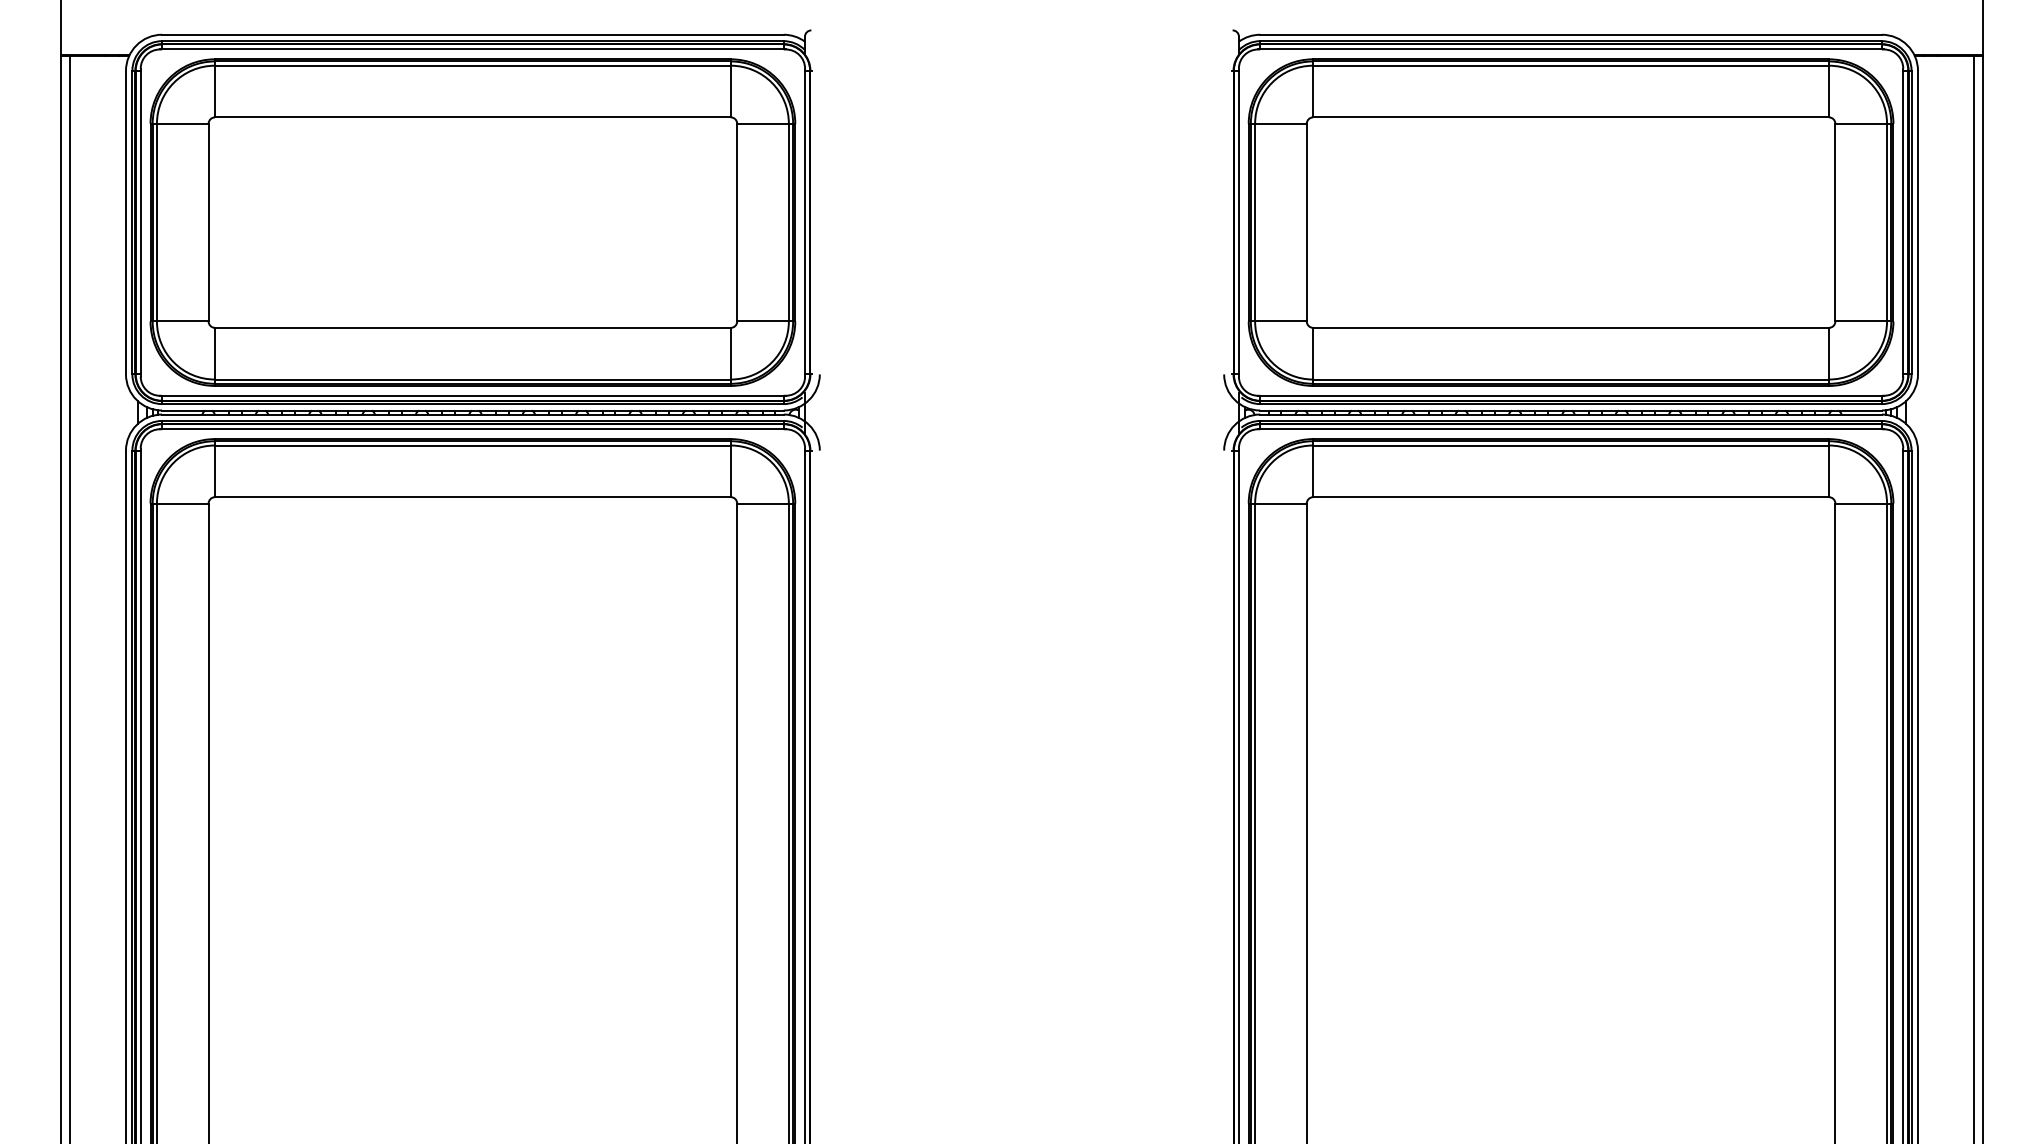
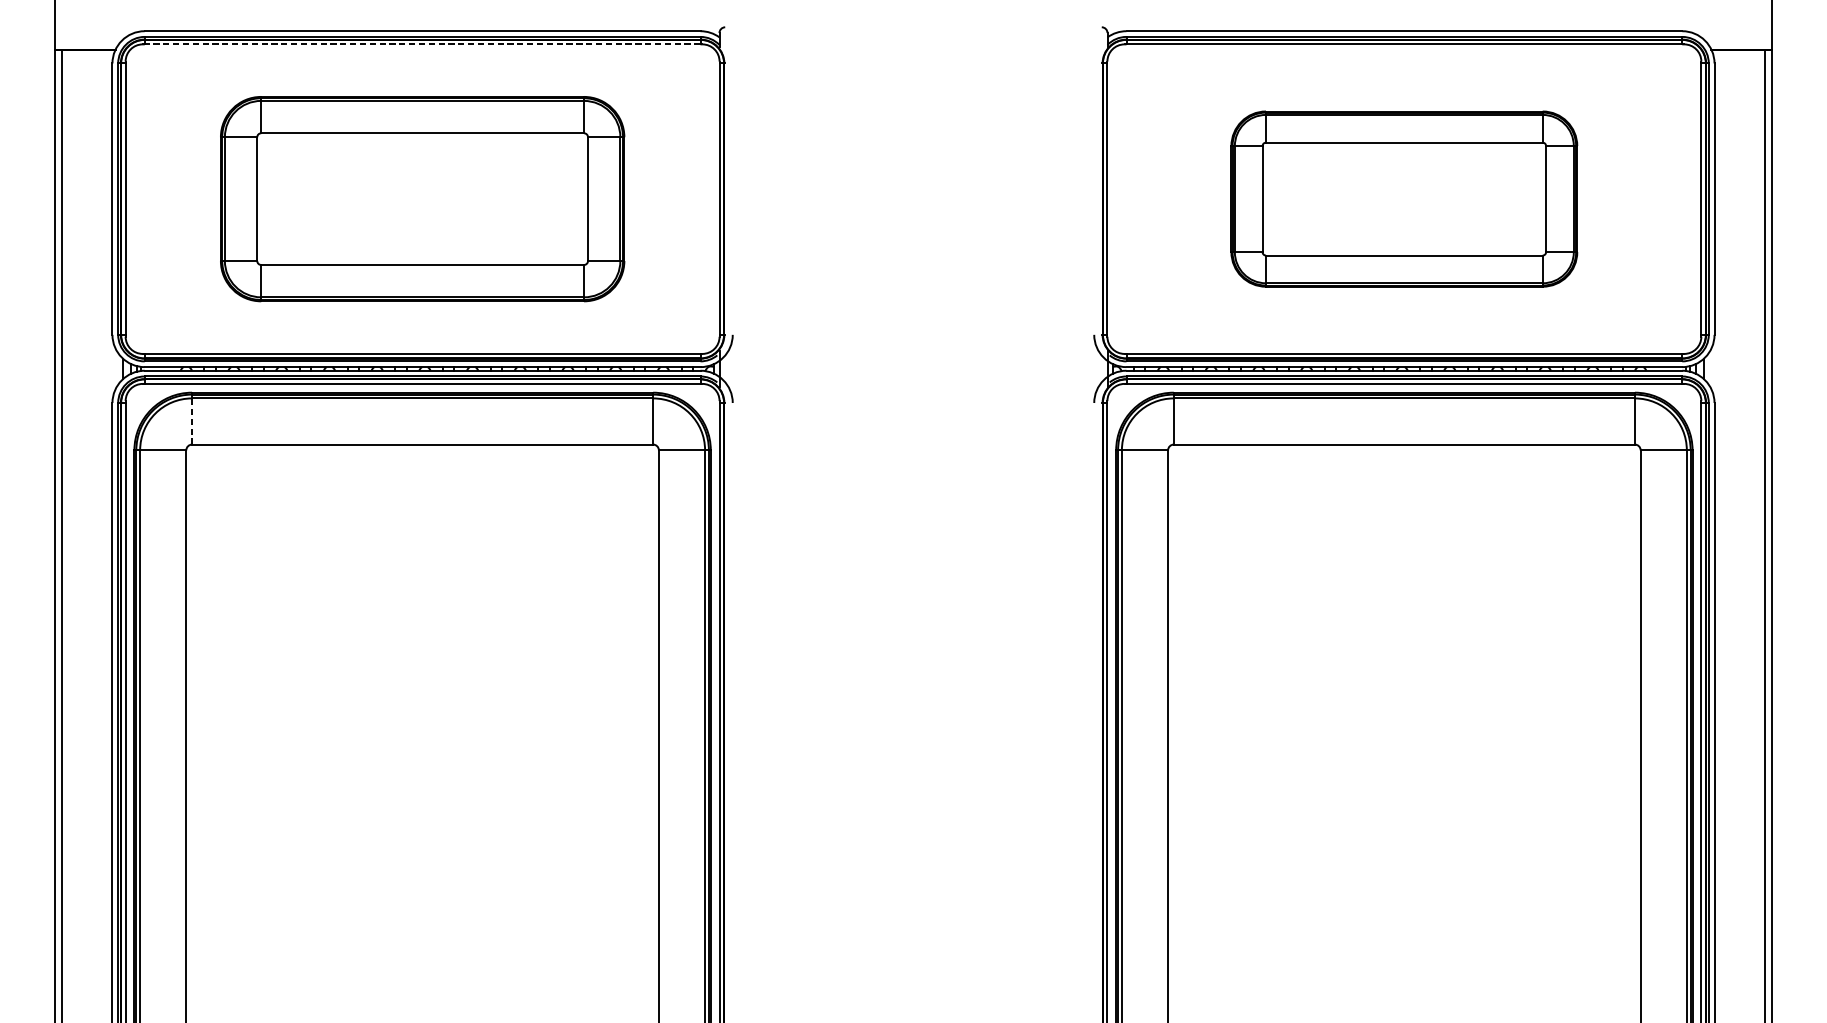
line: (472, 49) -> (422, 44), solid -> dashed
part: (472, 222) -> (422, 199), size x0.7
part: (1570, 222) -> (1403, 199), size x0.6
line: (215, 471) -> (192, 421), solid -> dashed

